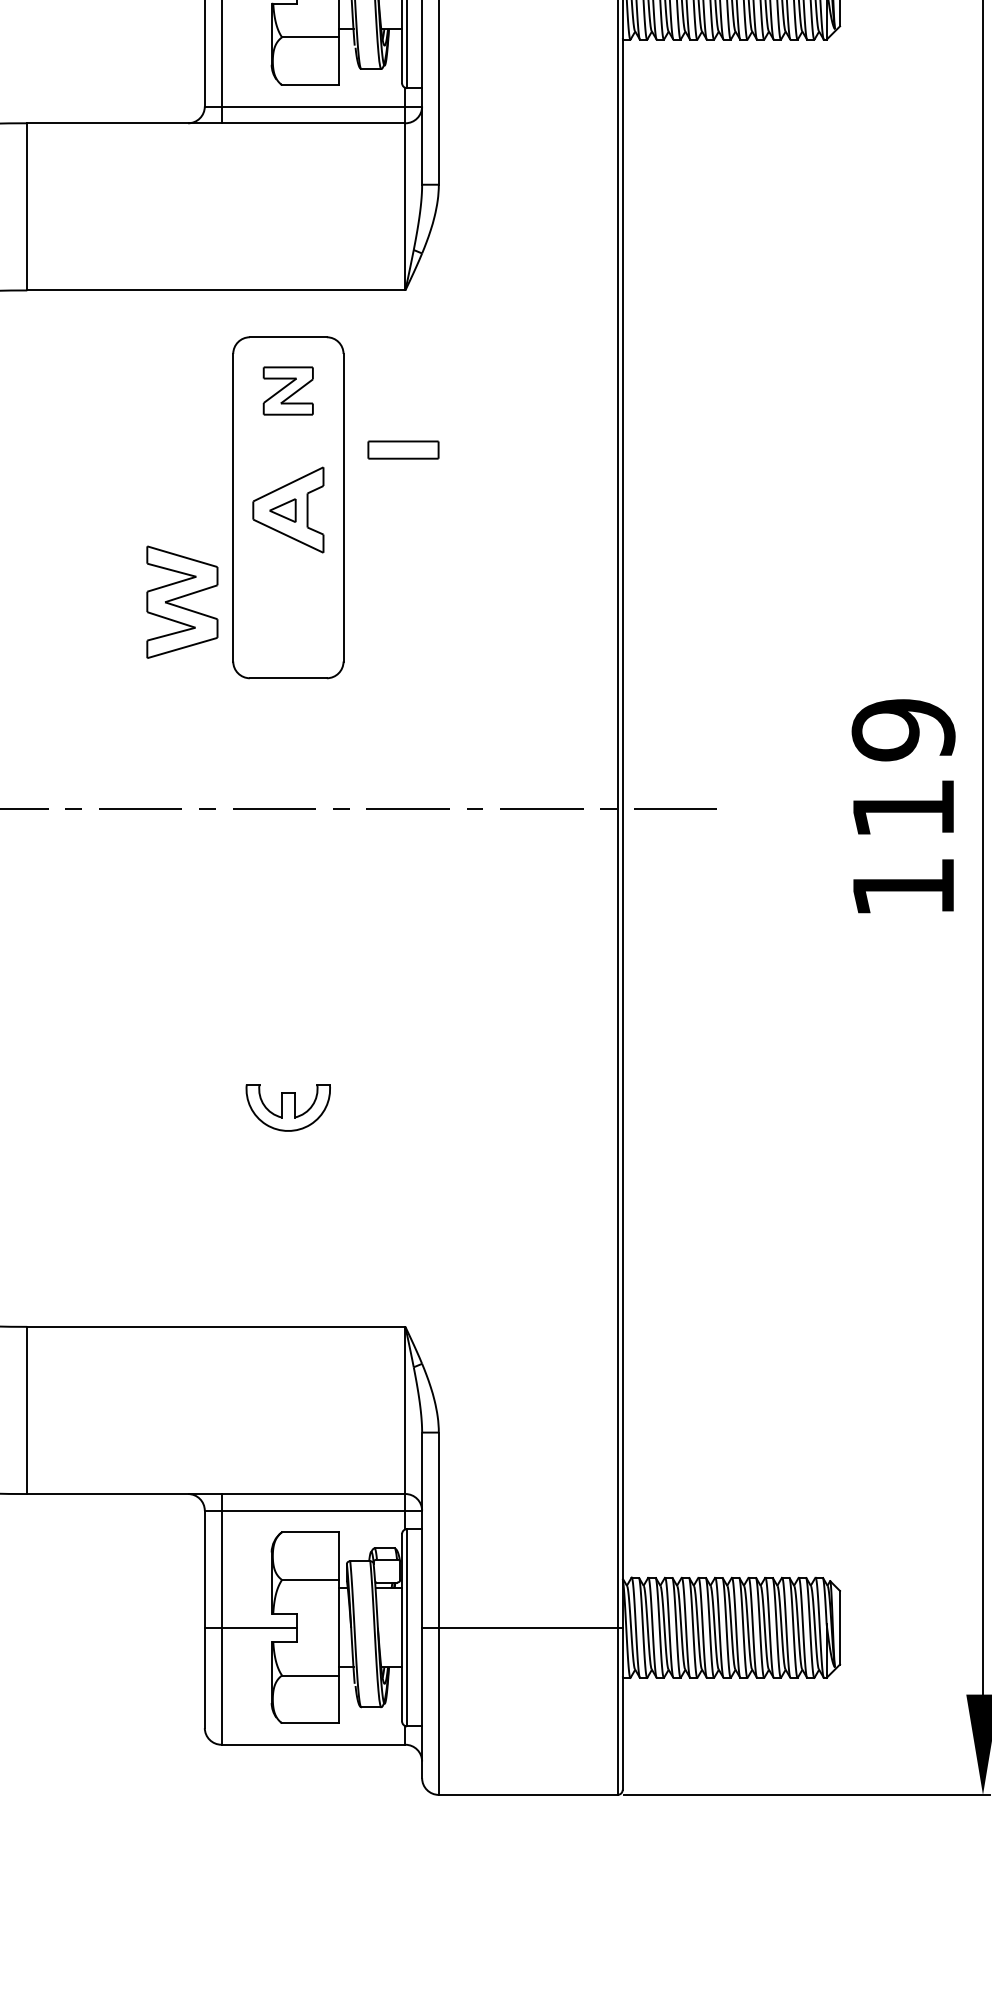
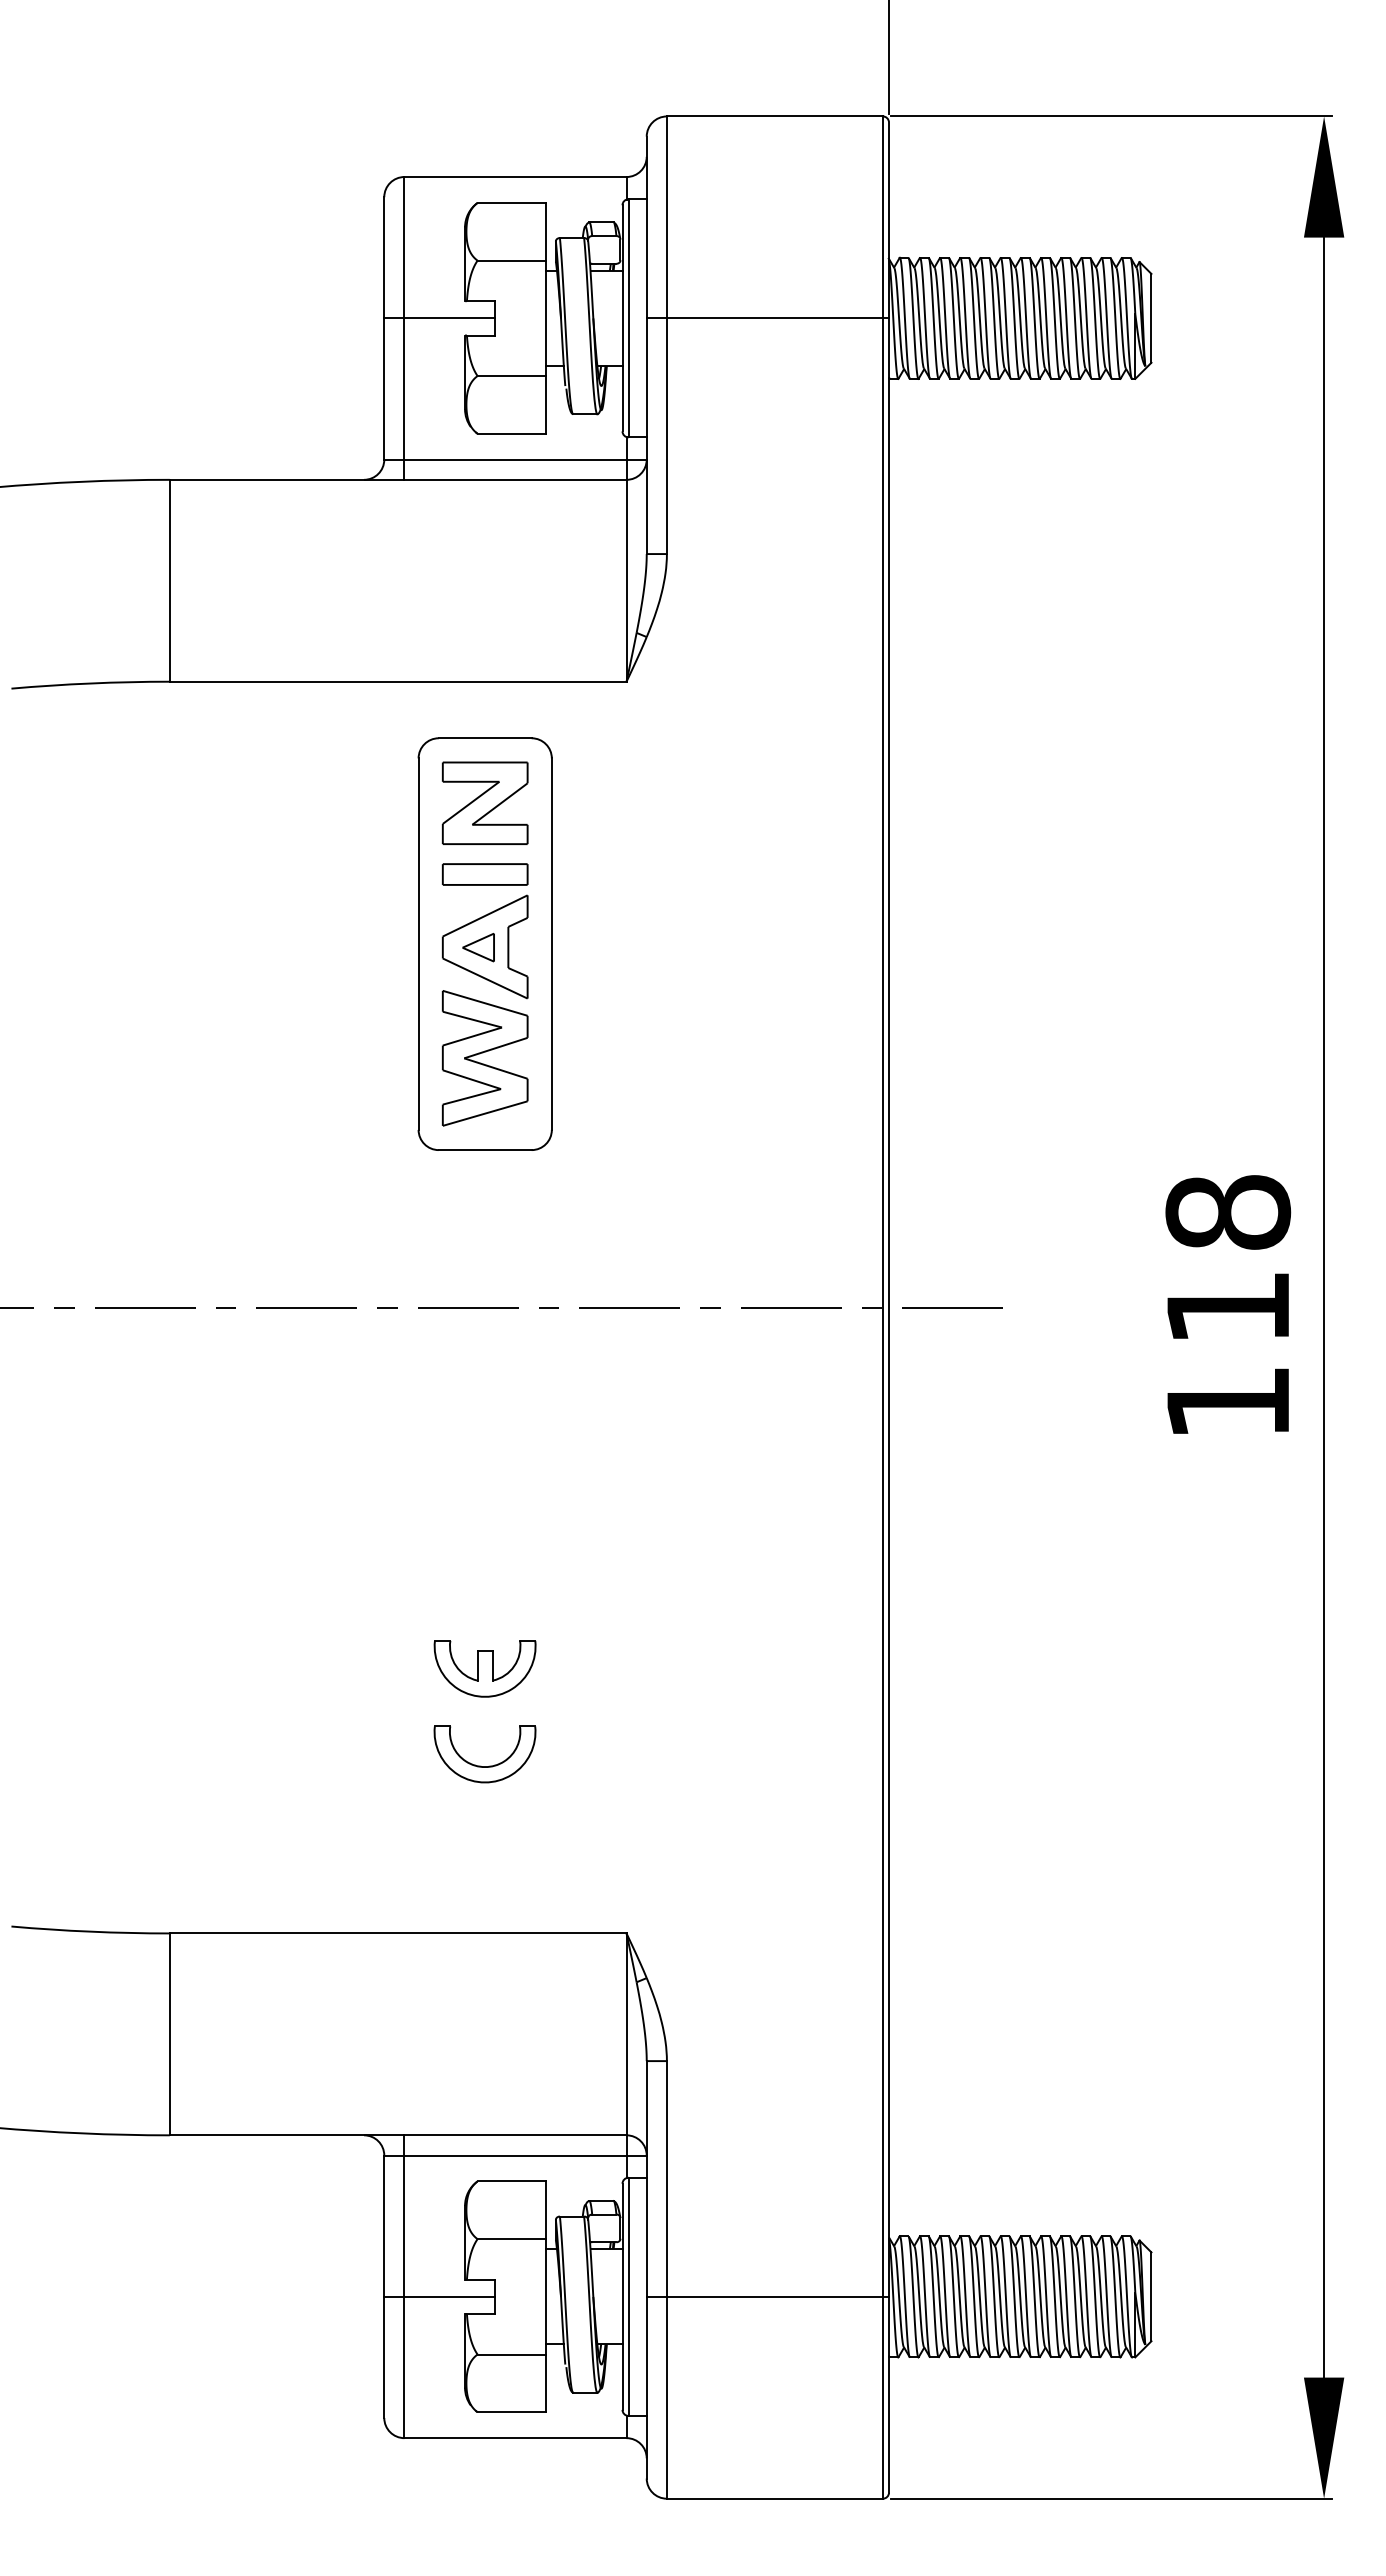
part: (287, 390) -> (484, 802), size x1.43
part: (402, 450) -> (484, 874), moved
part: (181, 602) -> (484, 1058), moved
text: (903, 729) -> (1228, 1212), 119 -> 118
part: (284, 1187) -> (480, 1765), added

